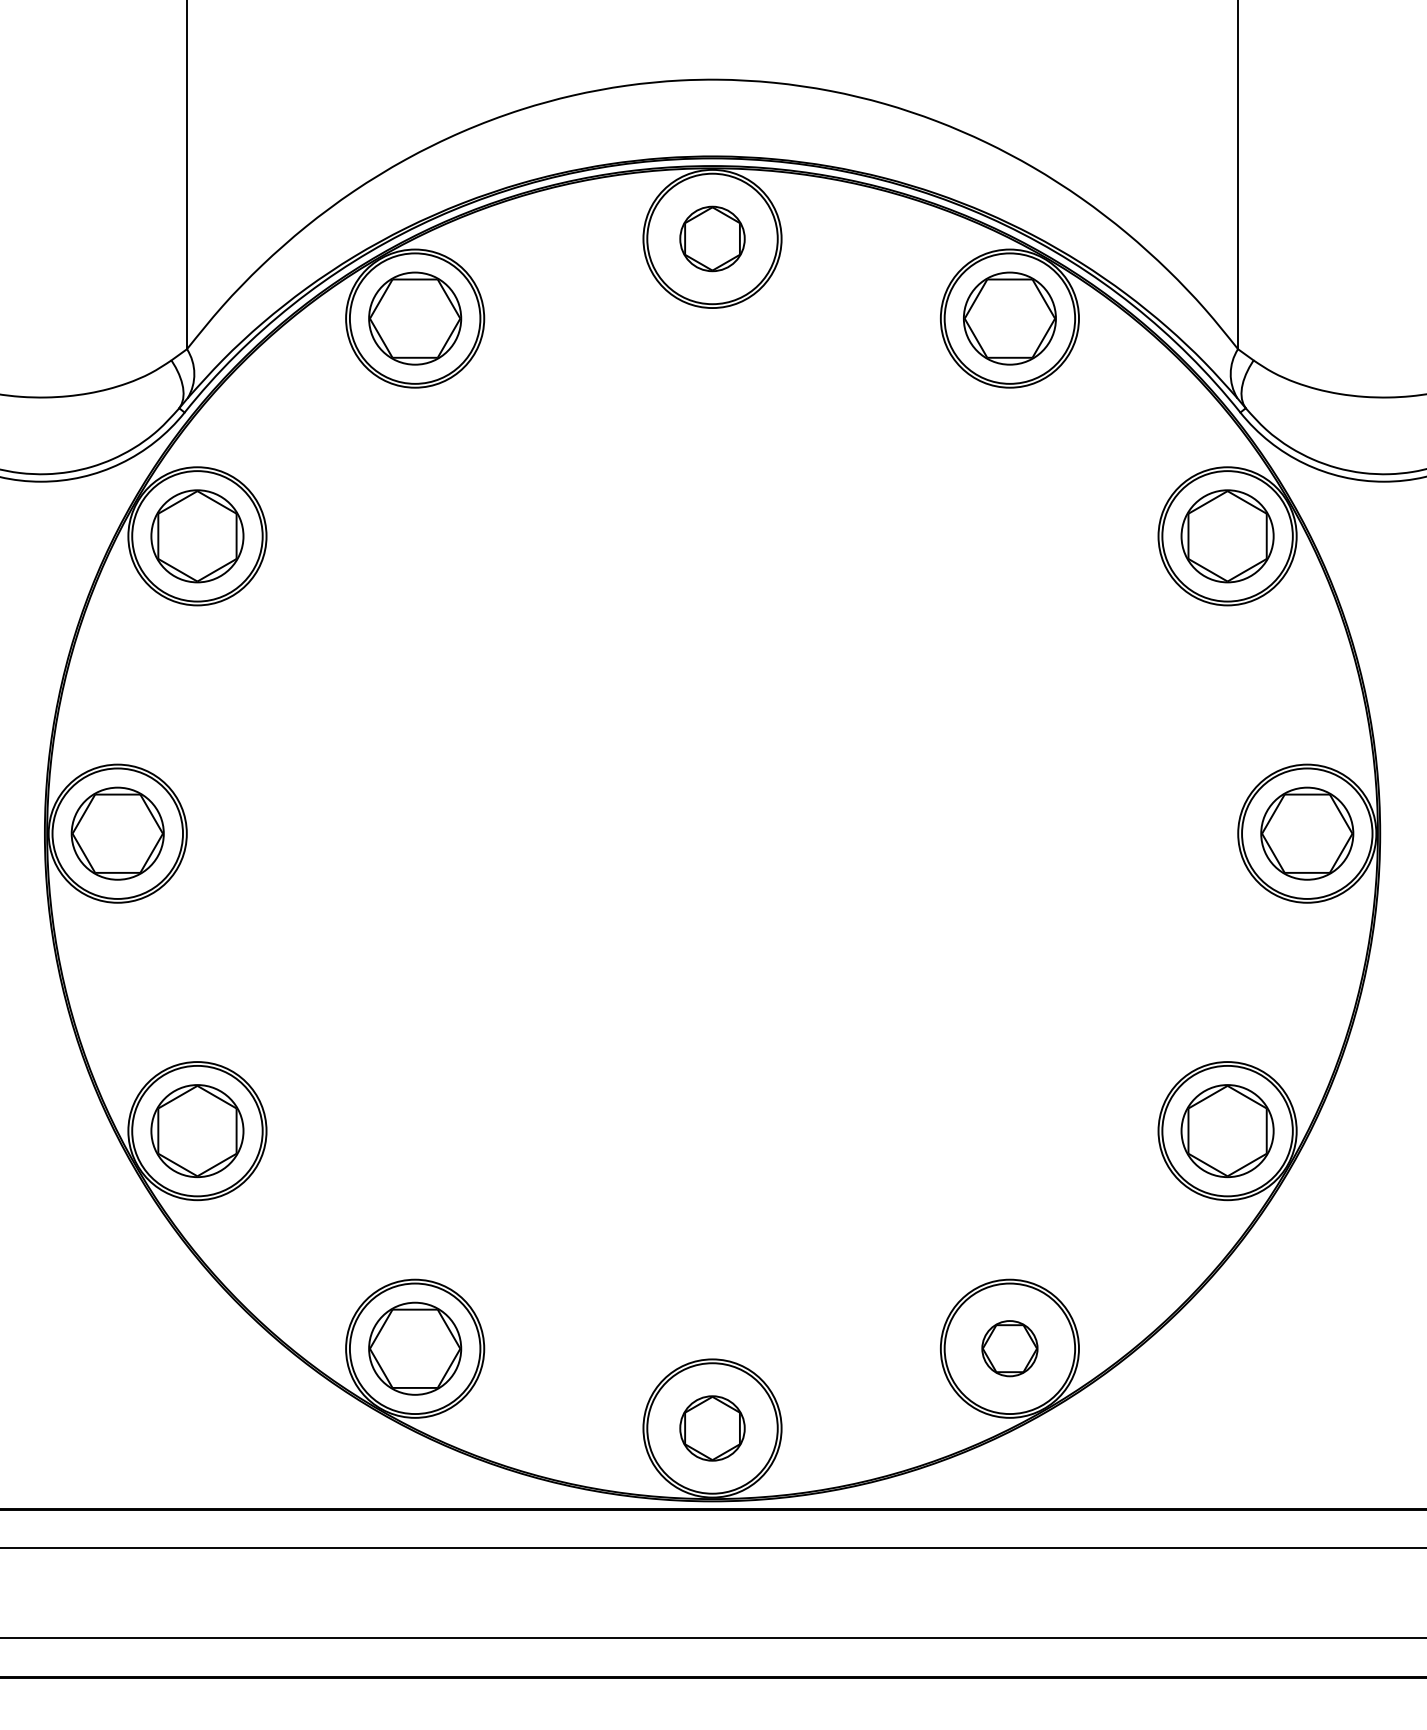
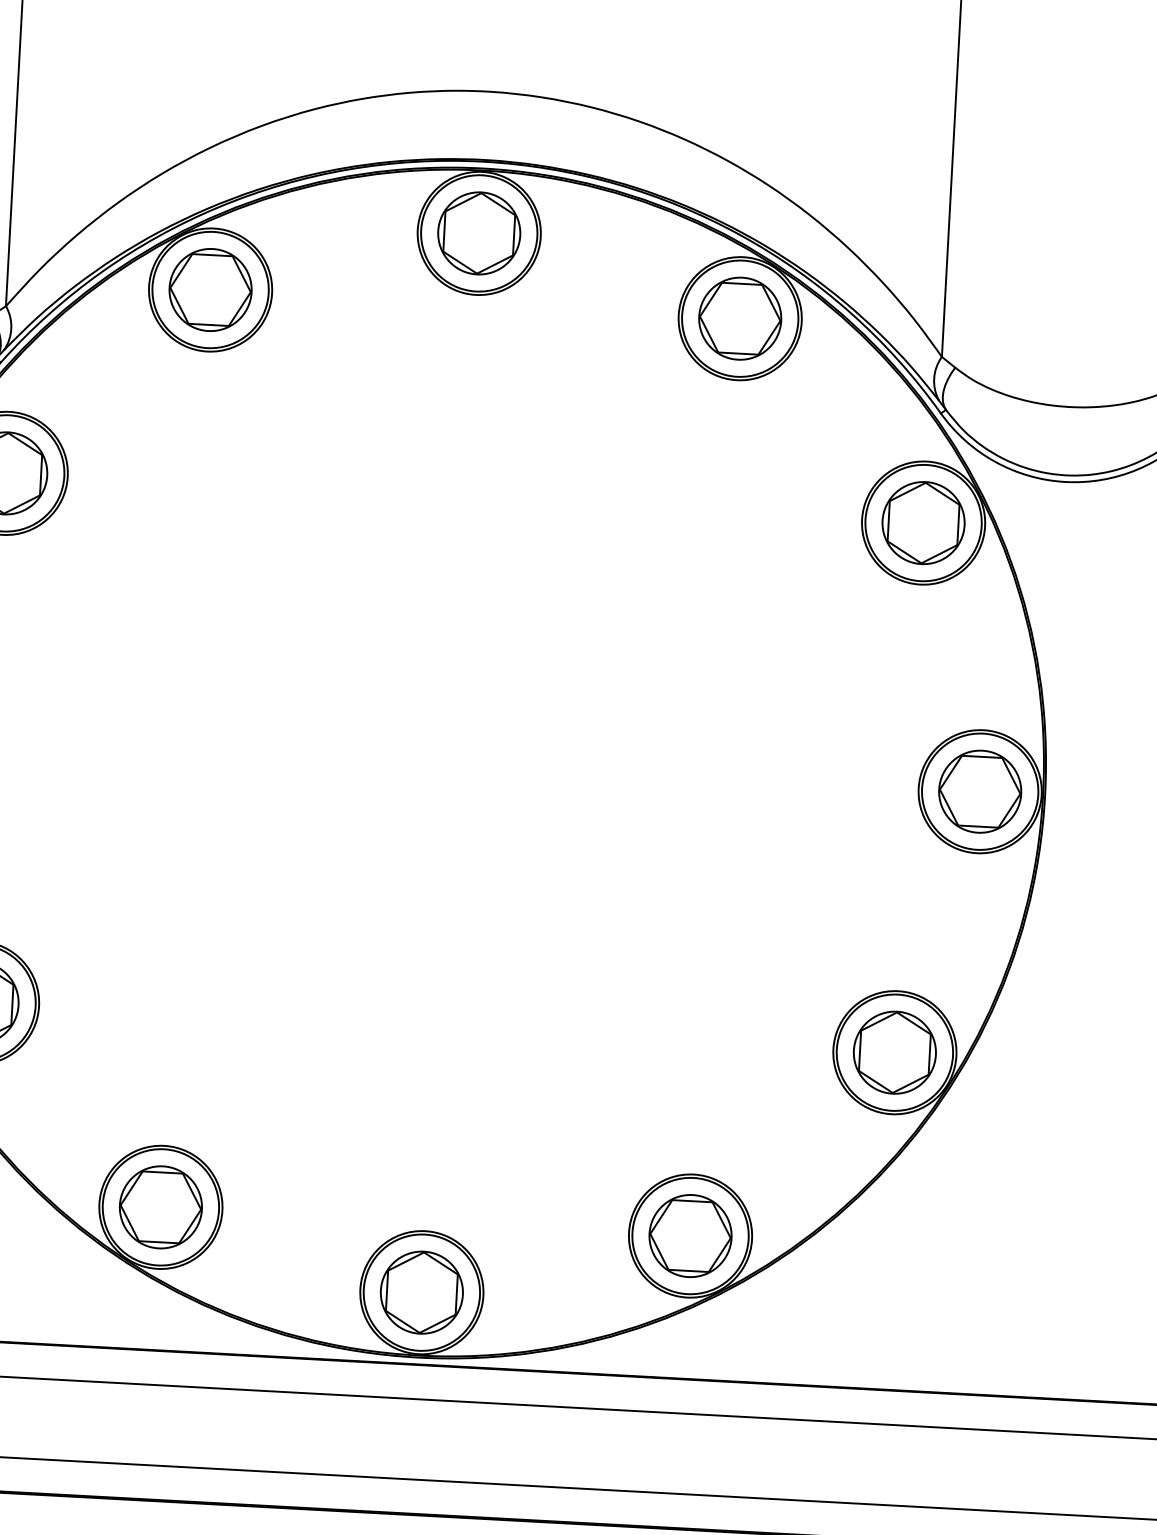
part: (712, 238) -> (479, 233), size x1.43
part: (1009, 1348) -> (690, 1235), size x1.67
part: (712, 1428) -> (421, 1292), size x1.43

